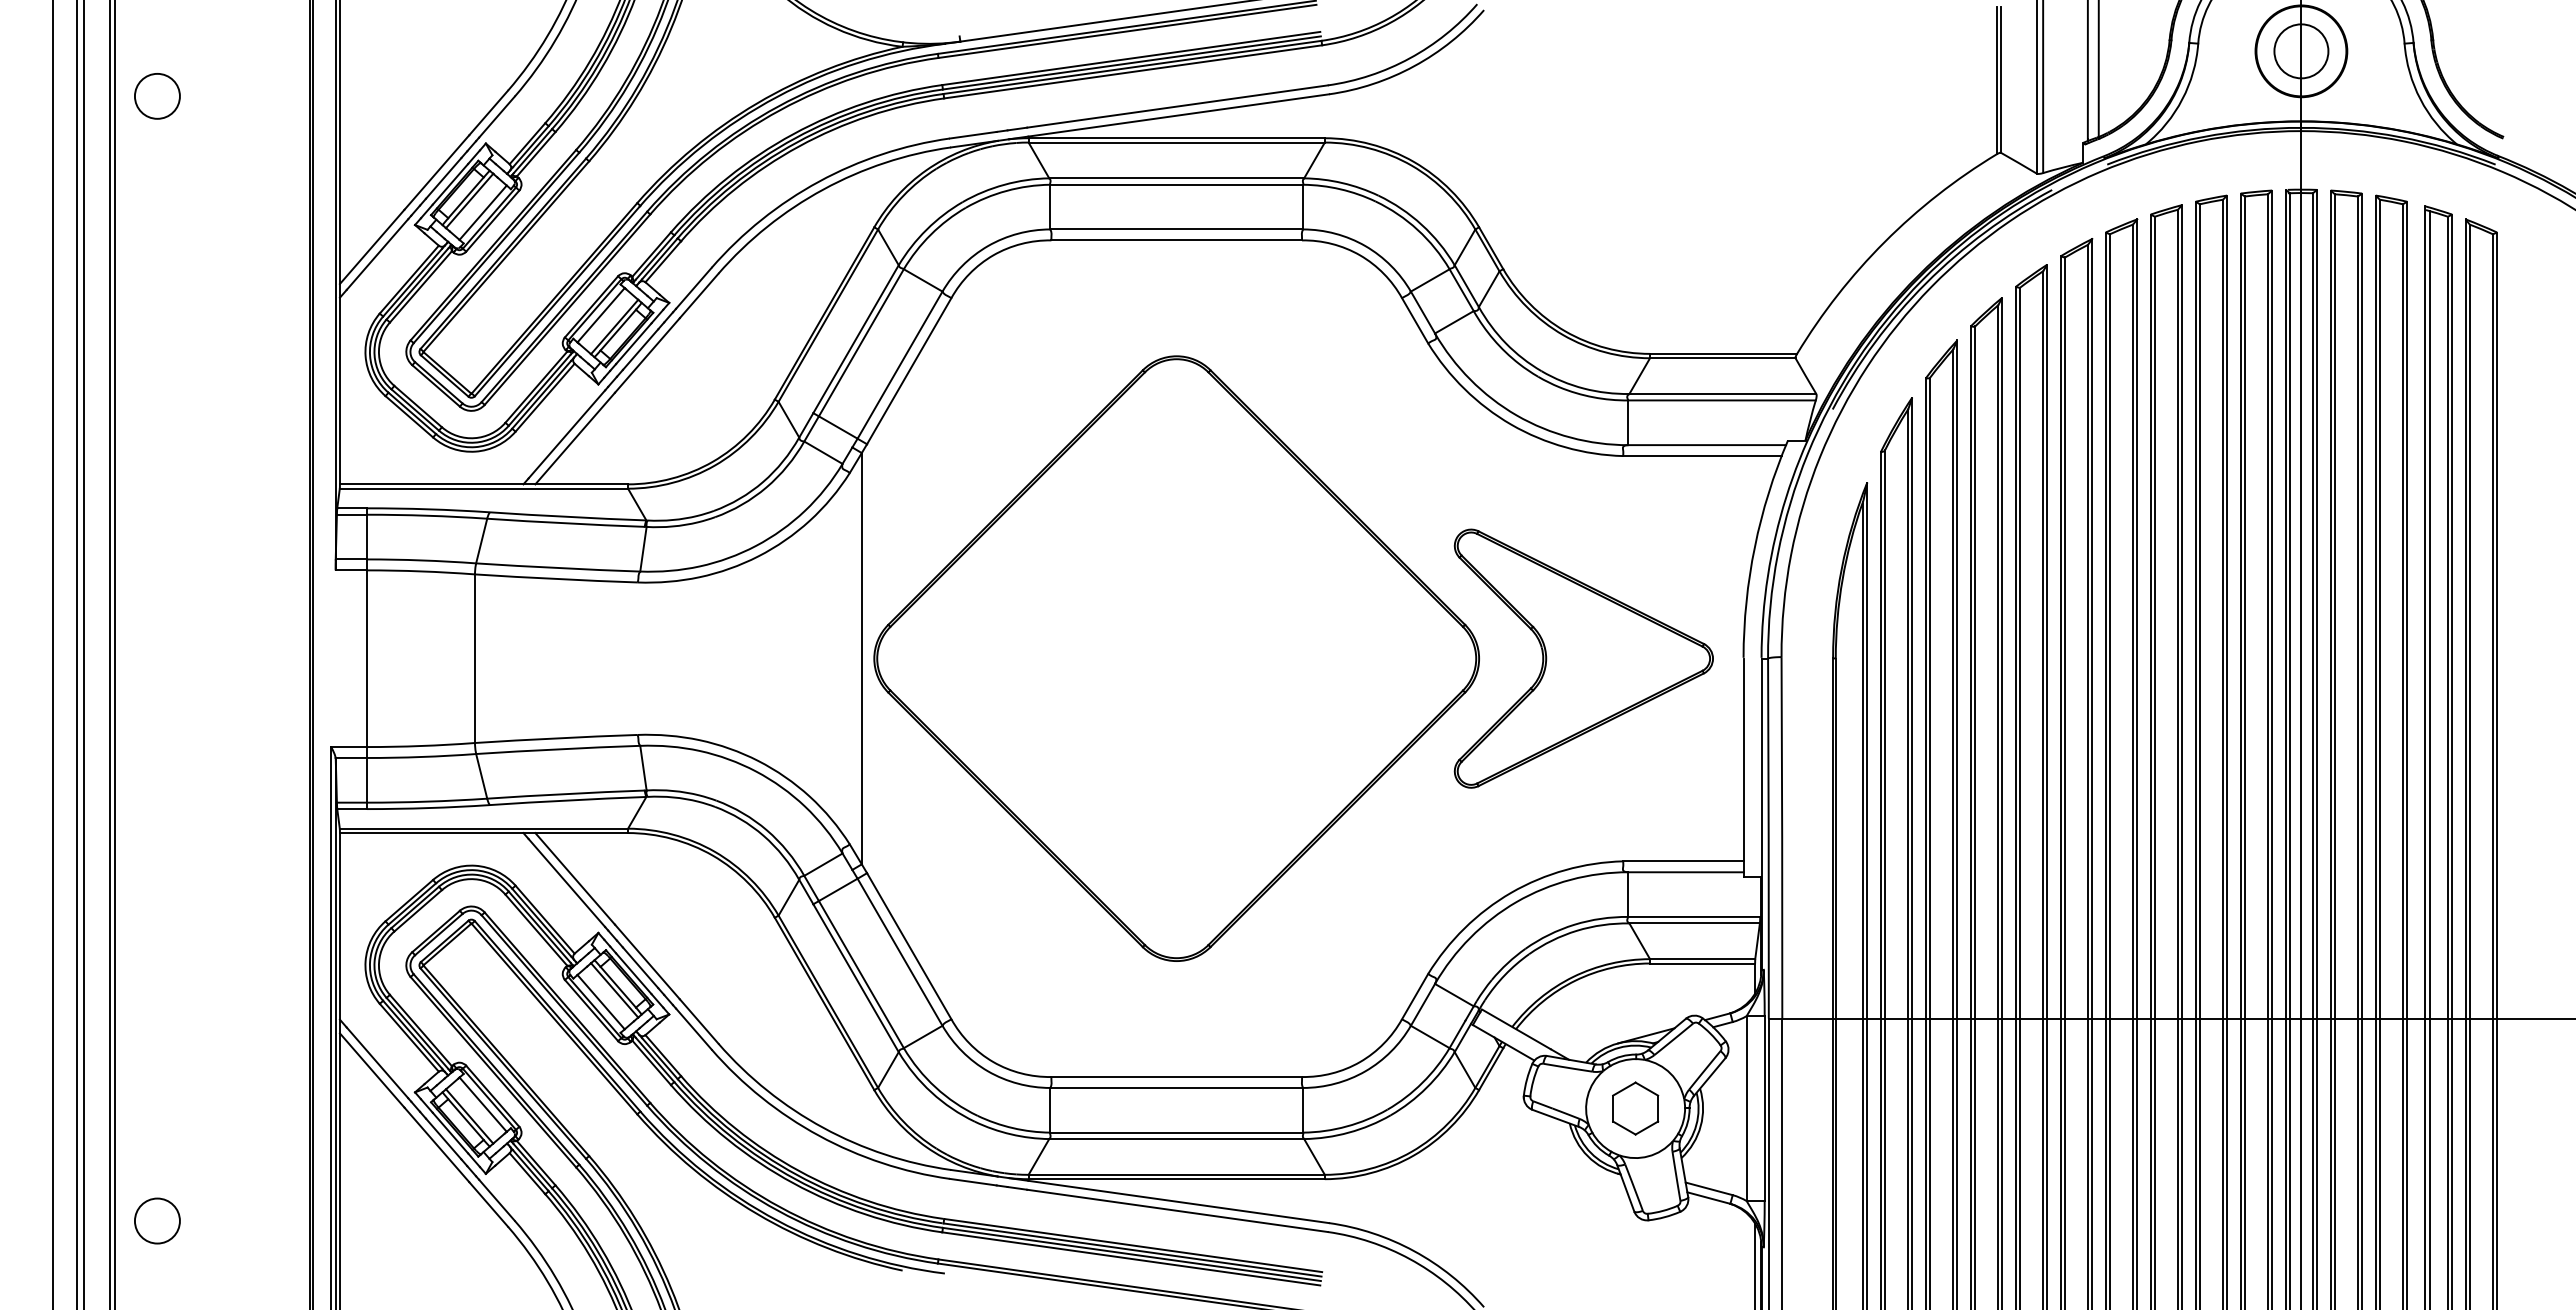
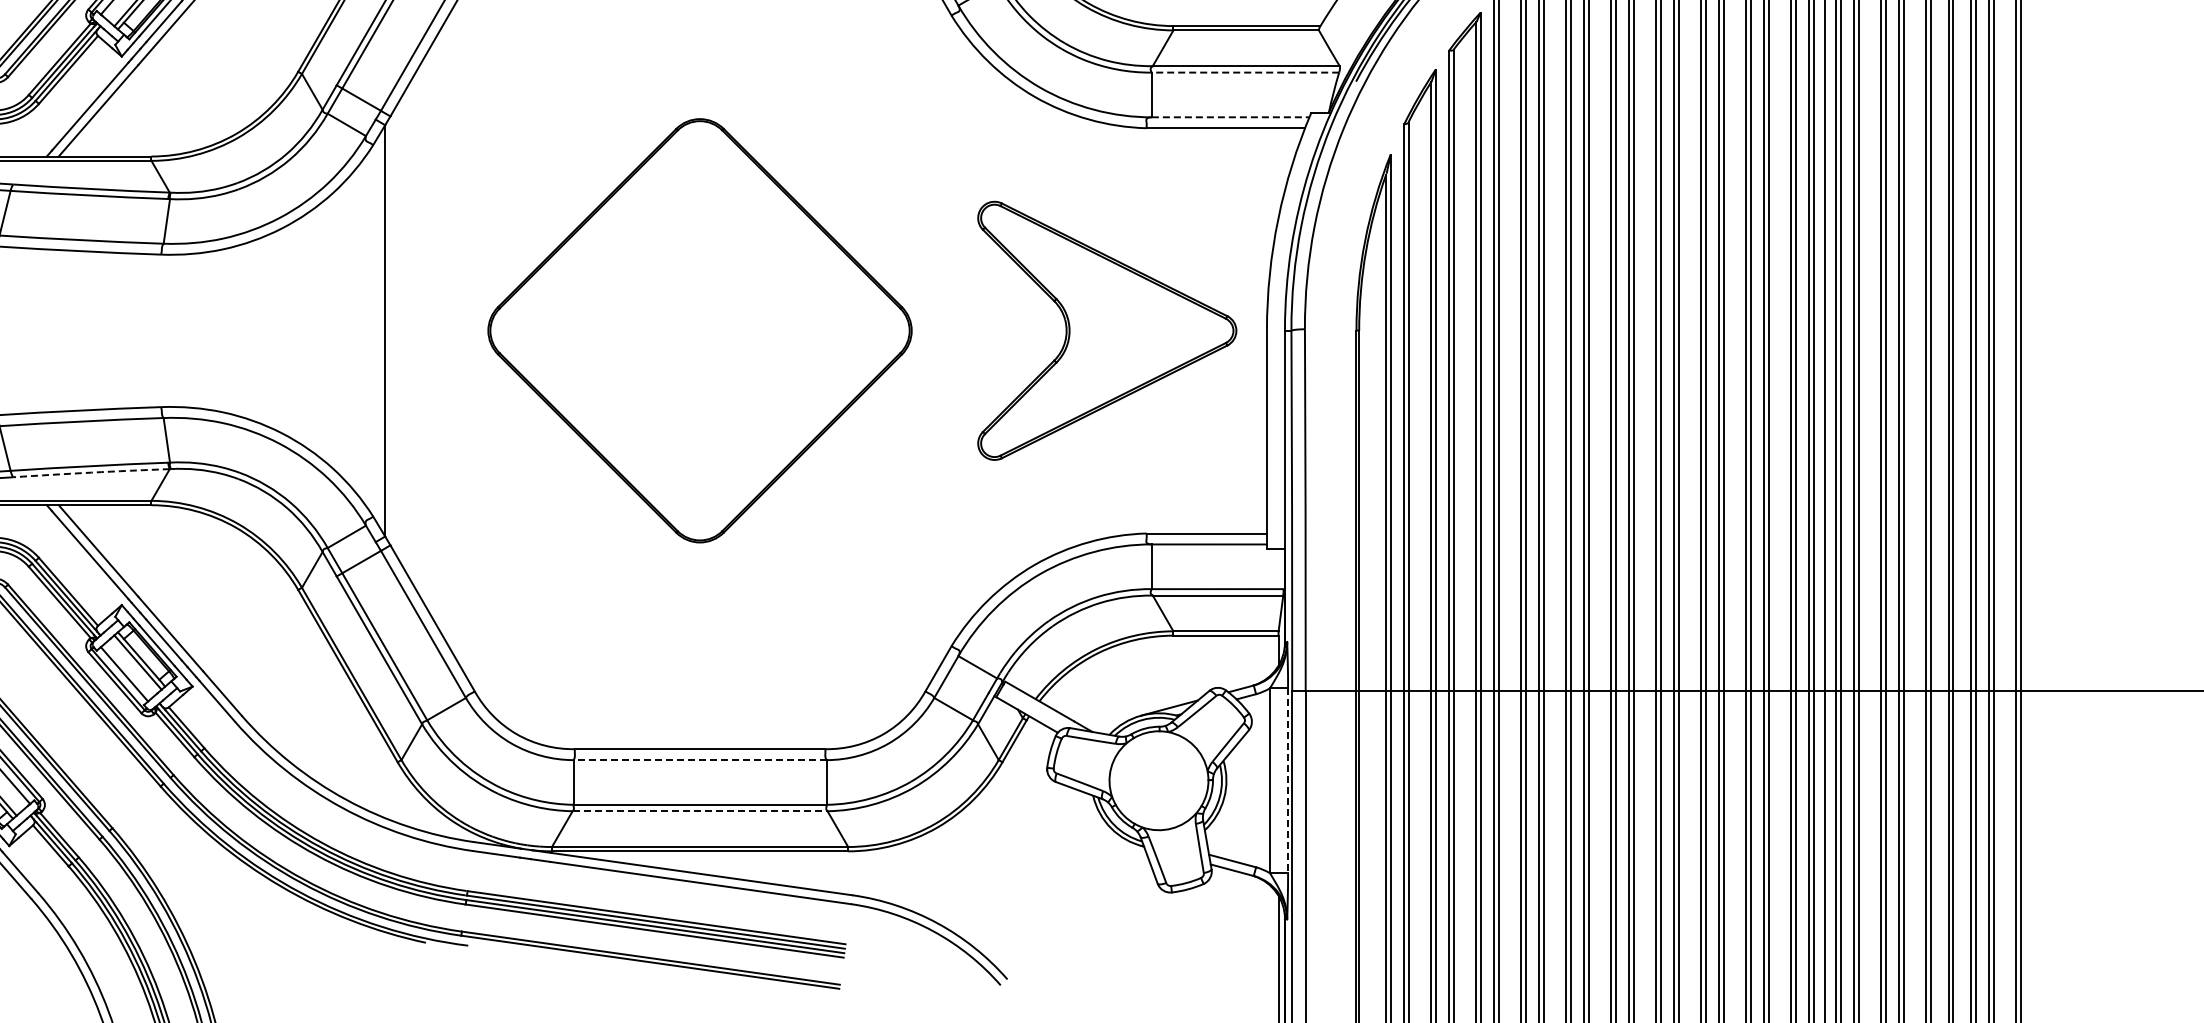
line: (1722, 400) -> (1245, 72), solid -> dashed
line: (1707, 445) -> (1230, 117), solid -> dashed
part: (1176, 658) -> (699, 330), size x0.7
arc: (568, 800) -> (91, 472), solid -> dashed
line: (1176, 1087) -> (699, 759), solid -> dashed
part: (1635, 1108) -> (1158, 780), removed
line: (1764, 1108) -> (1287, 780), solid -> dashed
line: (1177, 1139) -> (700, 811), solid -> dashed

